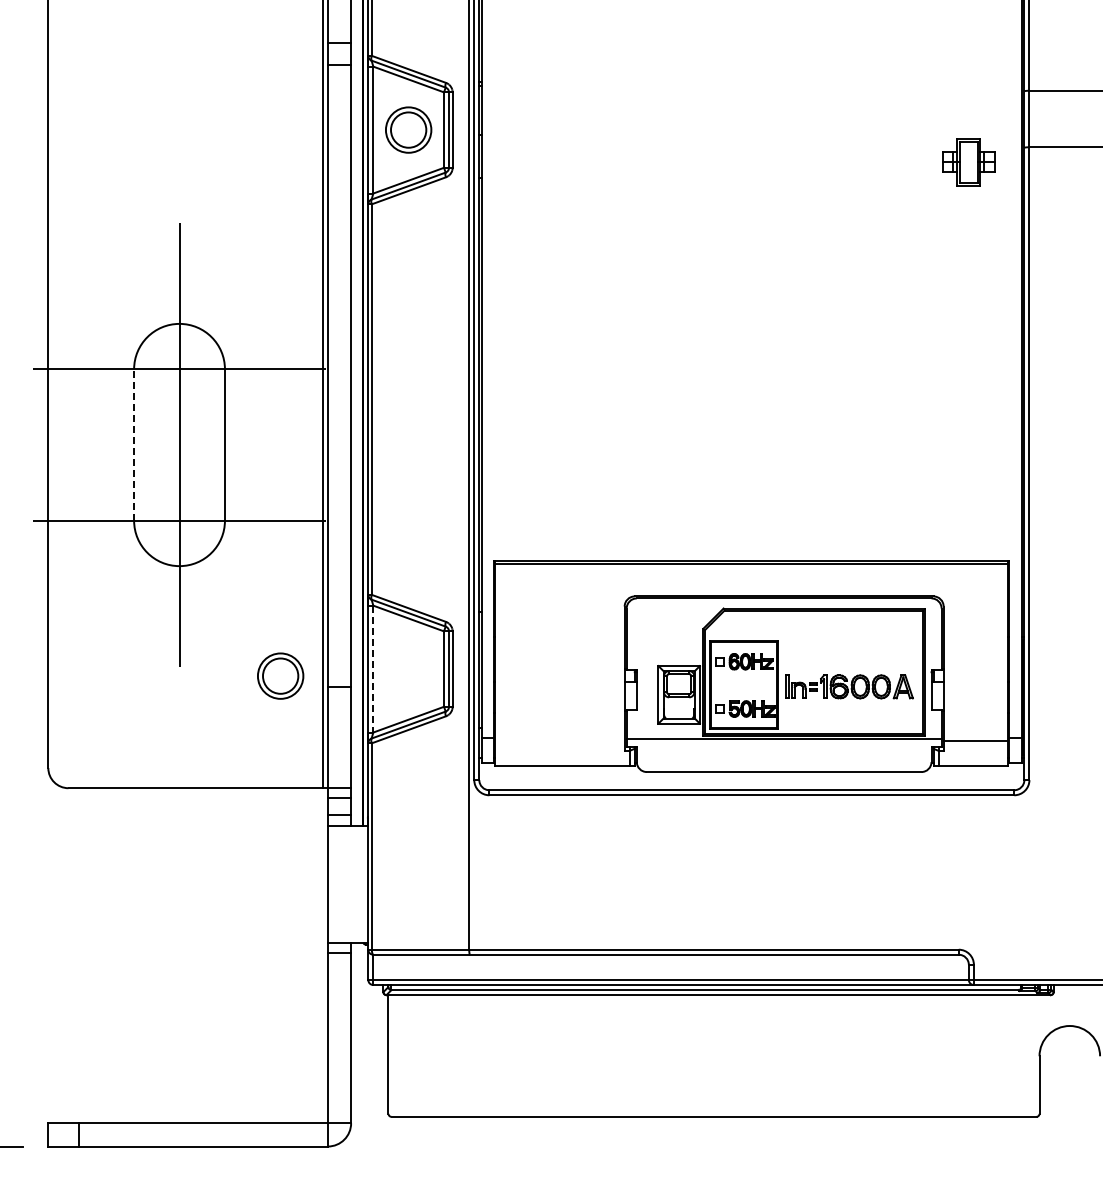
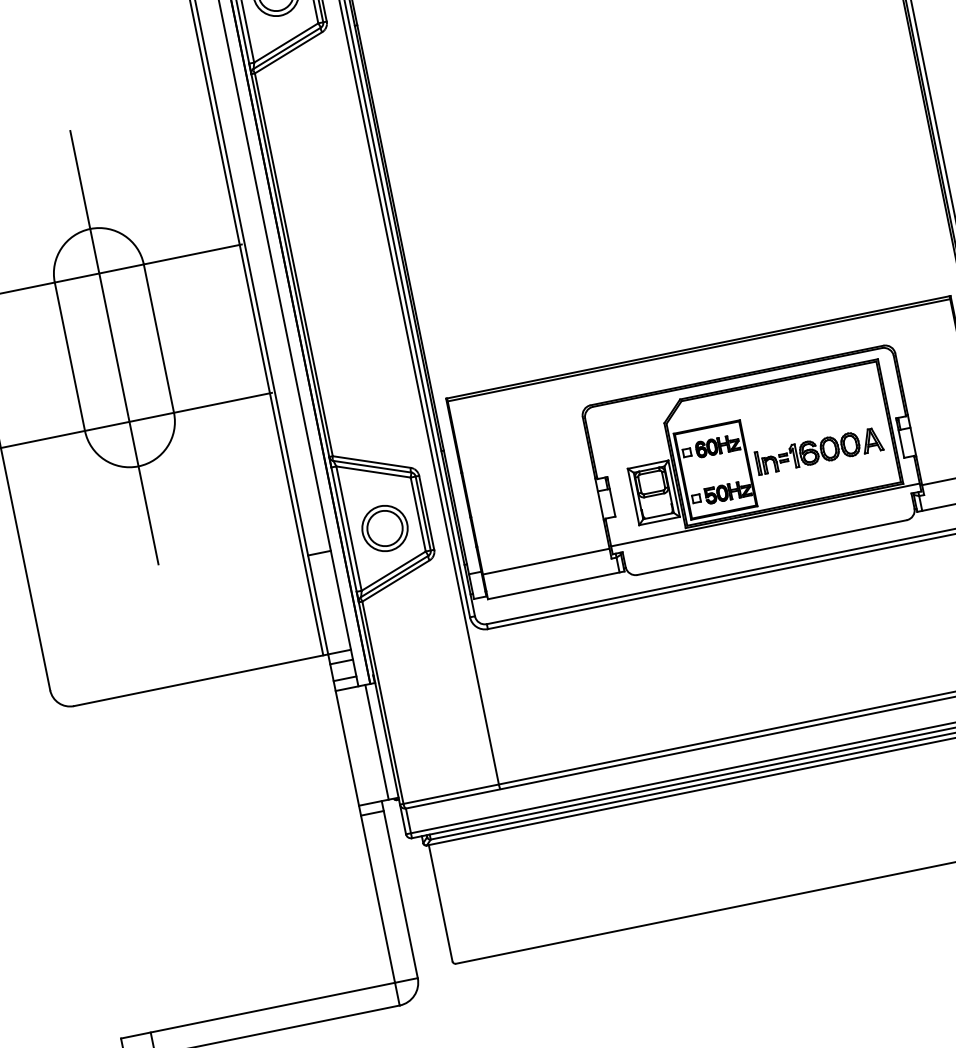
line: (134, 445) -> (70, 357), dashed -> solid
line: (373, 669) -> (349, 528), dashed -> solid
part: (280, 675) -> (384, 527), moved
line: (559, 740) -> (545, 561), added
line: (358, 883) -> (377, 741), added

